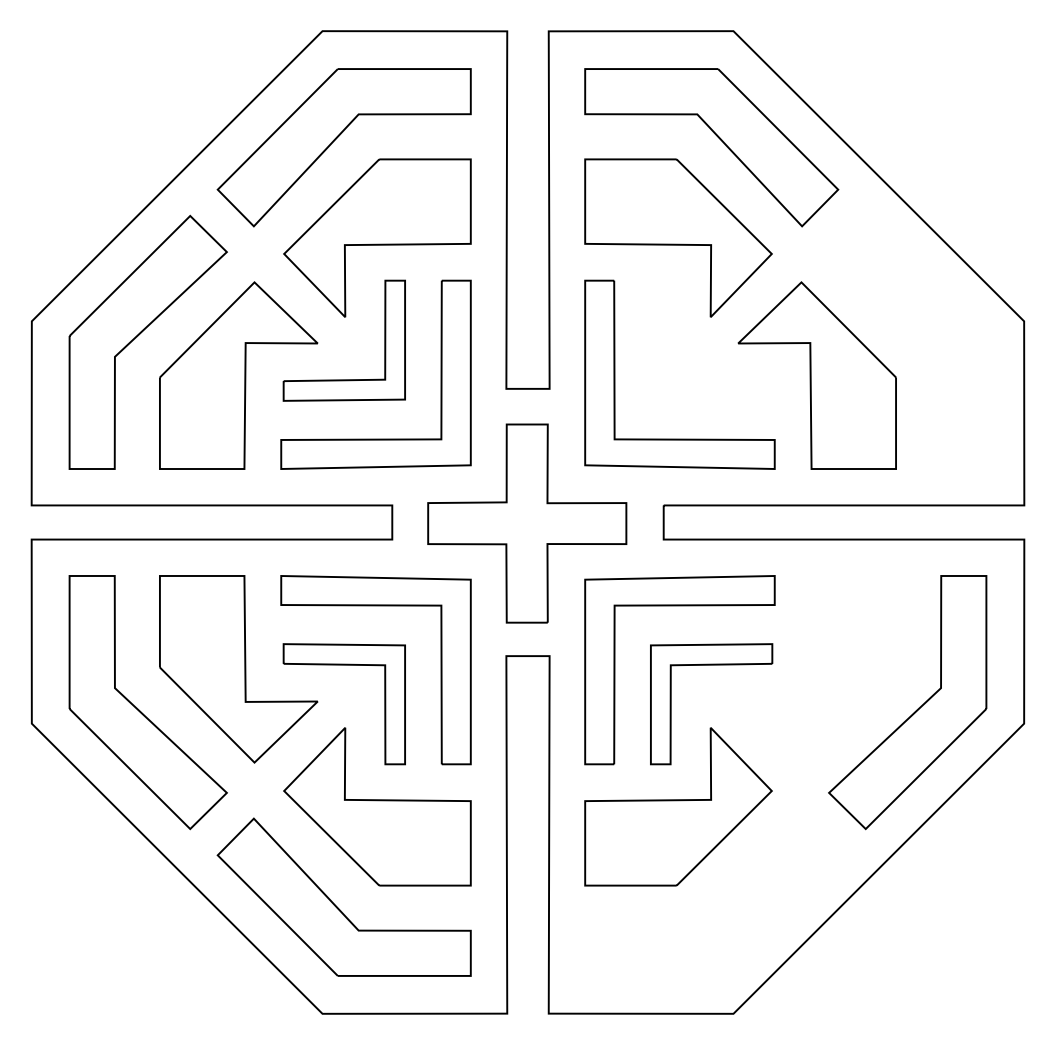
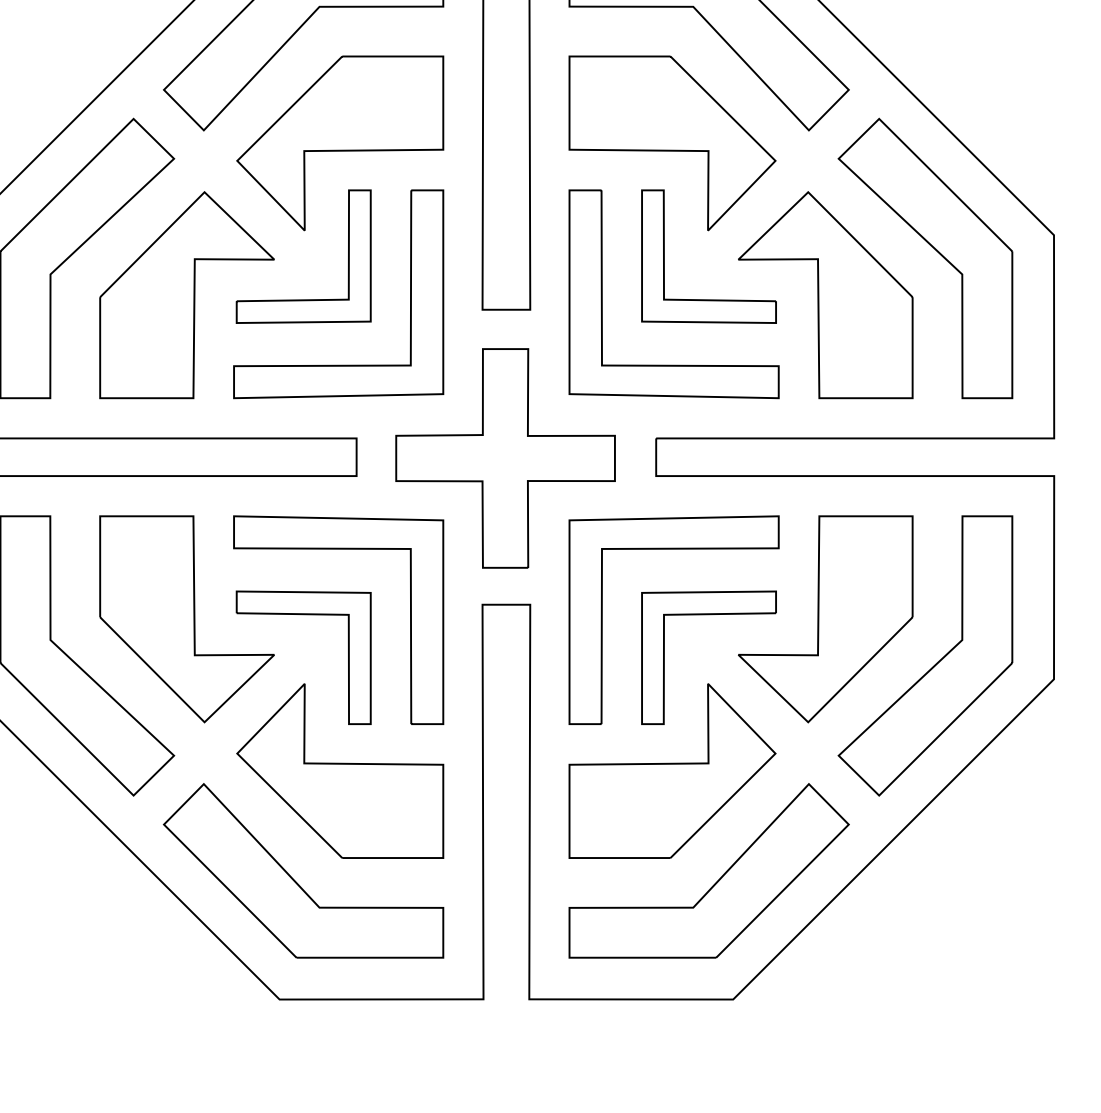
part: (914, 333) -> (932, 248), added
part: (711, 379) -> (708, 299), added
part: (816, 669) -> (824, 619), added
part: (720, 904) -> (718, 878), added

